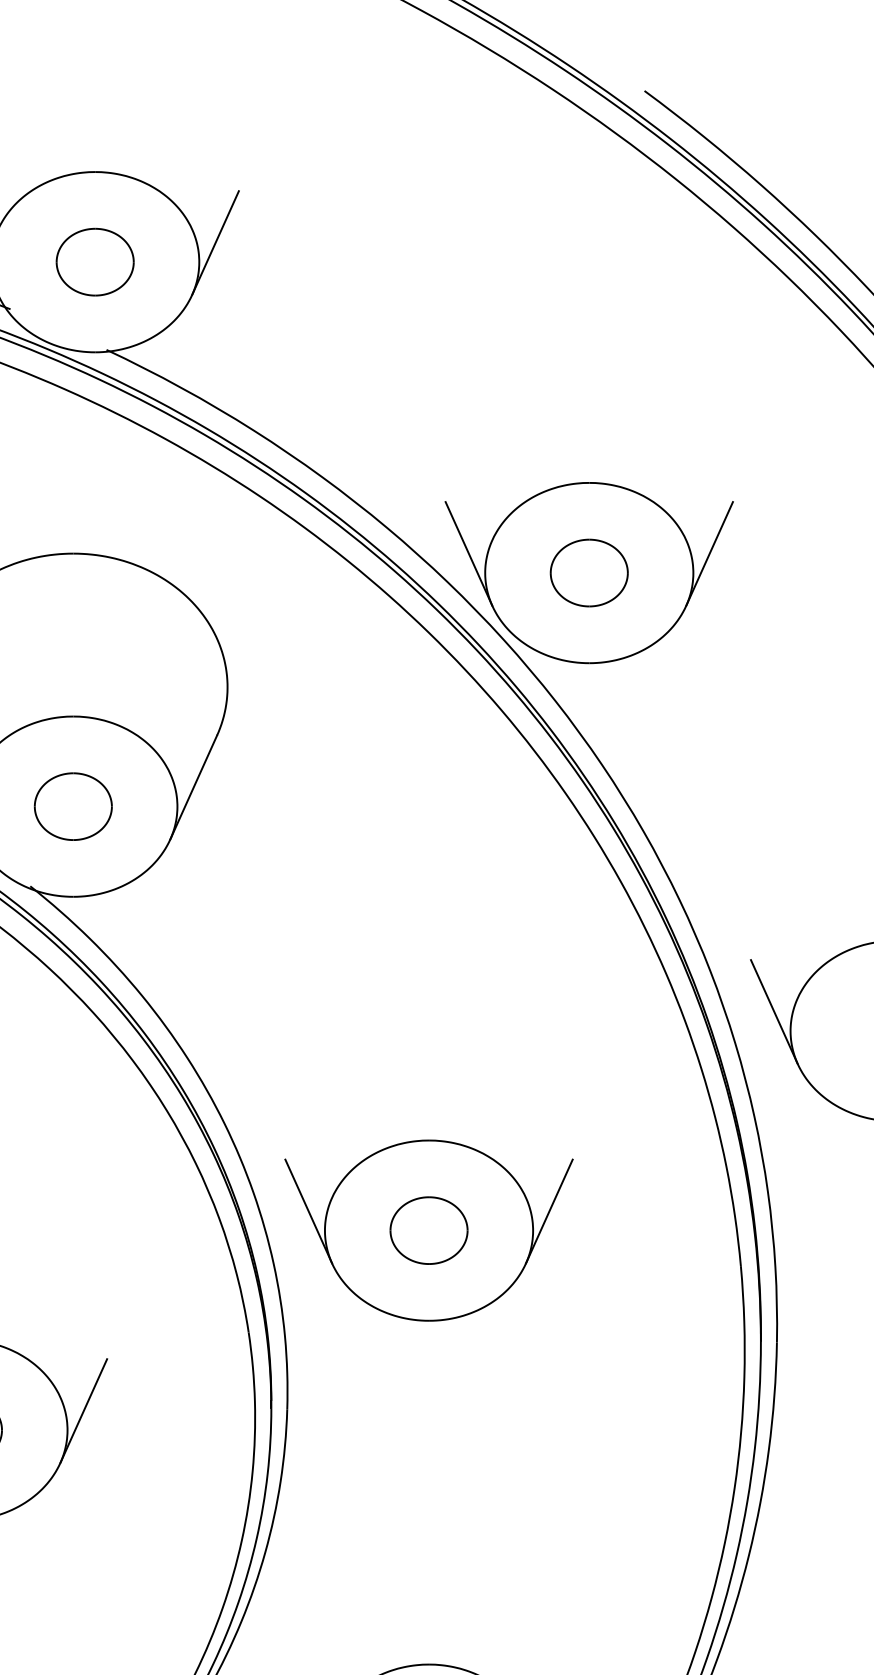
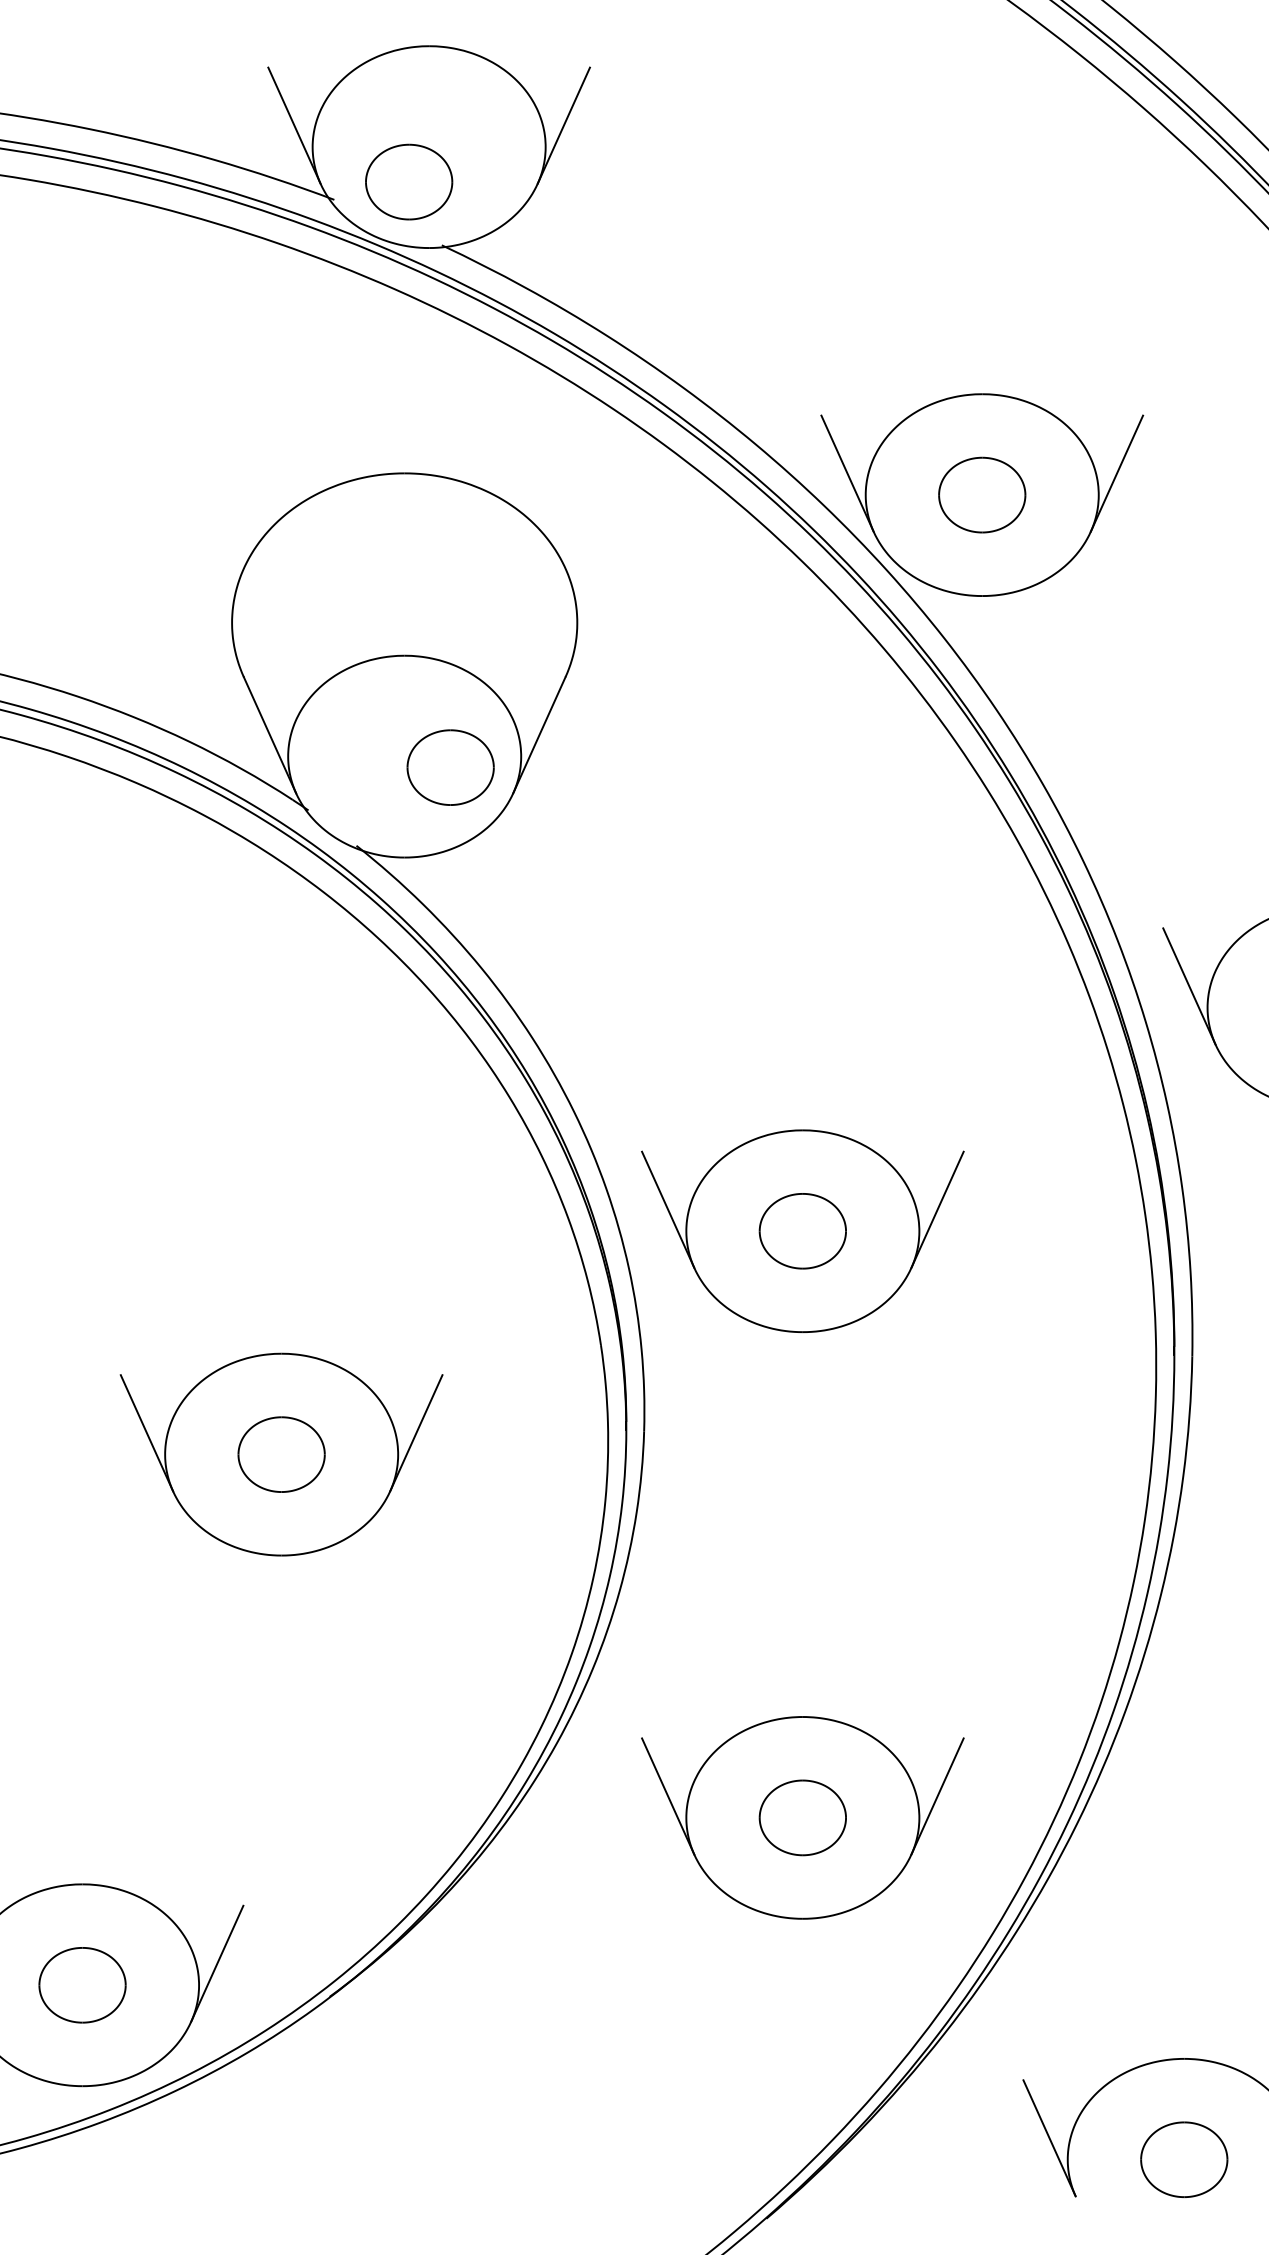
part: (95, 261) -> (409, 181), moved
part: (73, 806) -> (450, 767), moved

